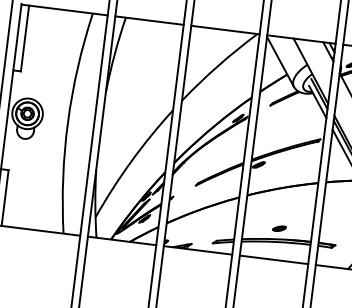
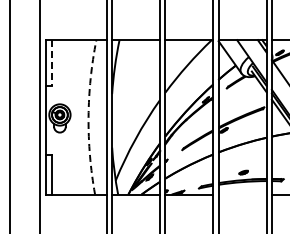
line: (24, 38) -> (51, 63), solid -> dashed
arc: (67, 122) -> (88, 117), solid -> dashed
line: (273, 259) -> (242, 194), removed

